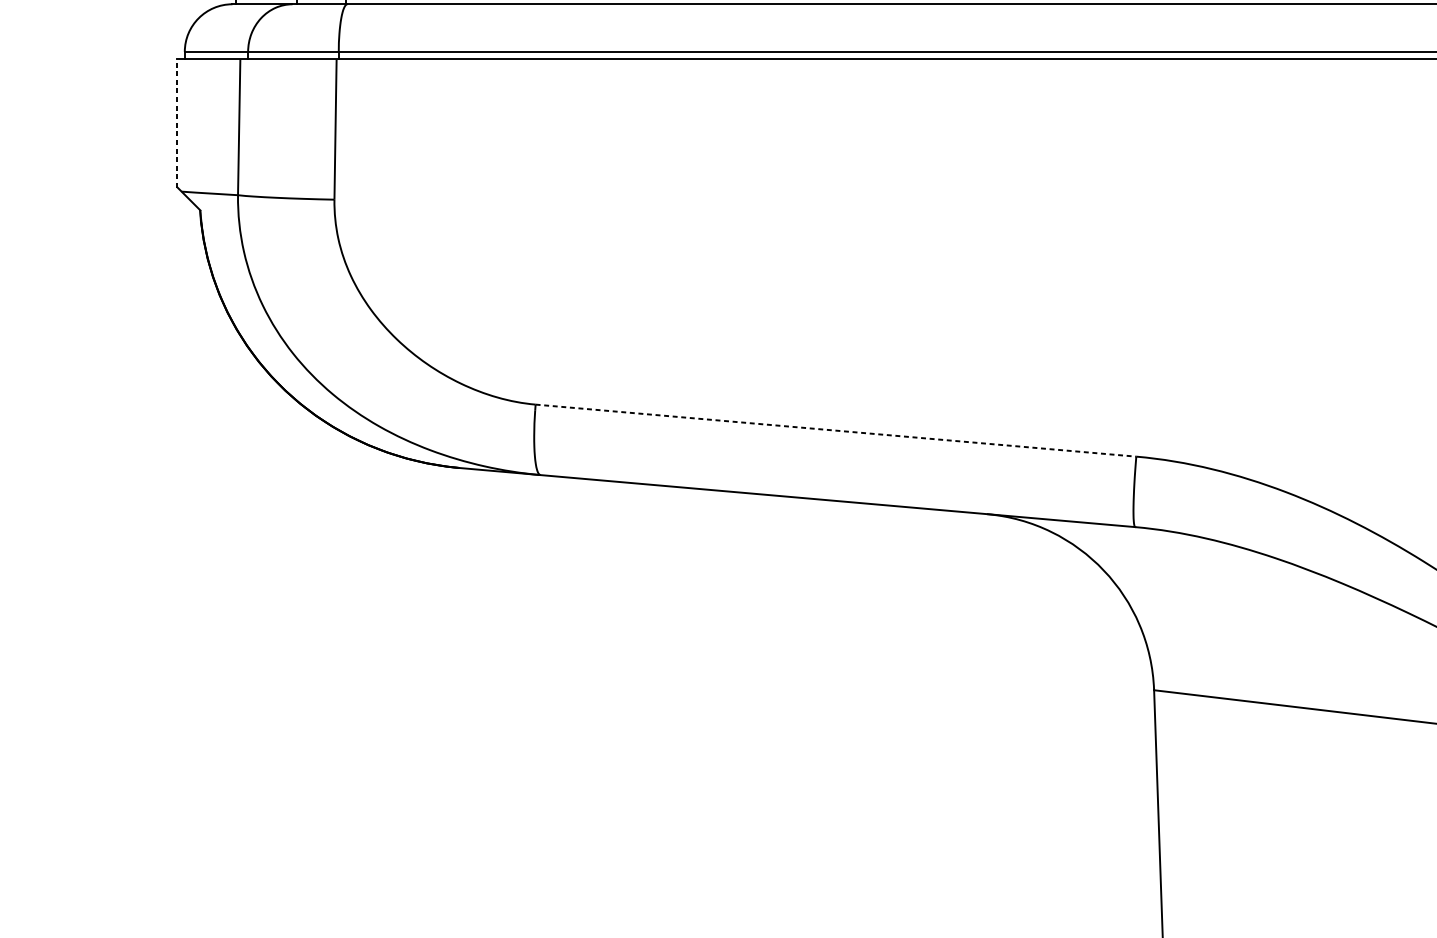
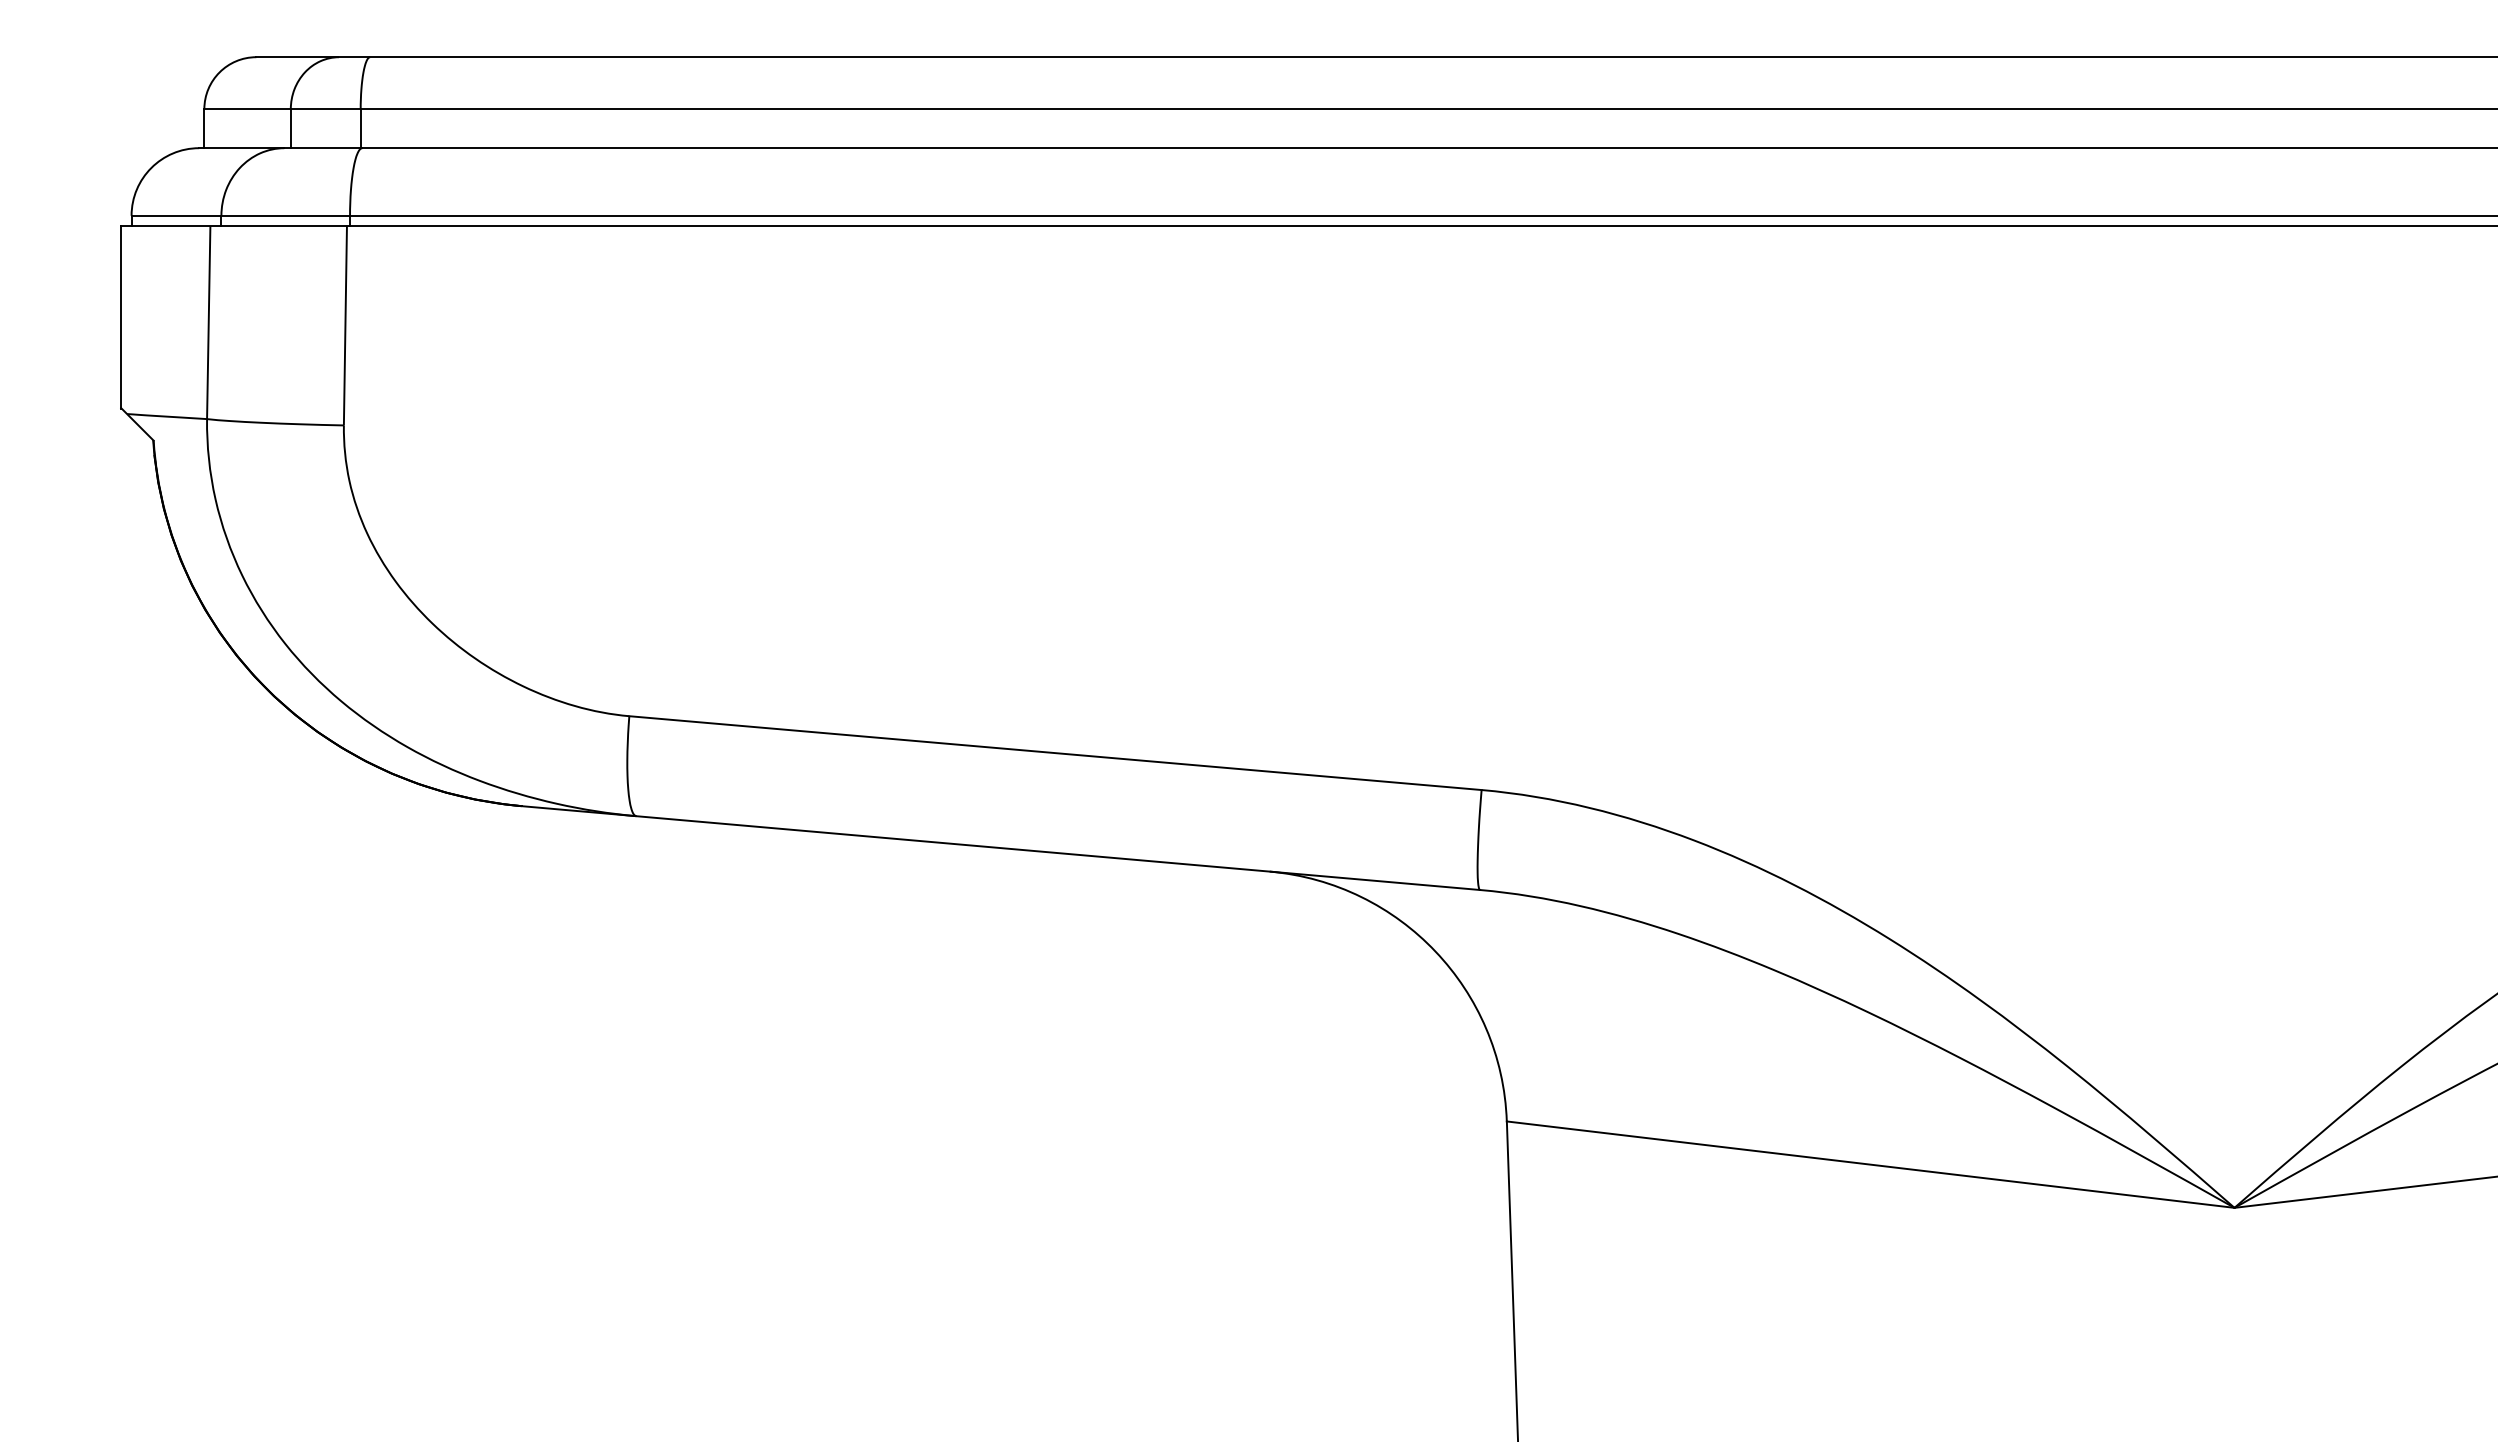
line: (177, 122) -> (121, 316), dashed -> solid
line: (835, 430) -> (1055, 753), dashed -> solid

